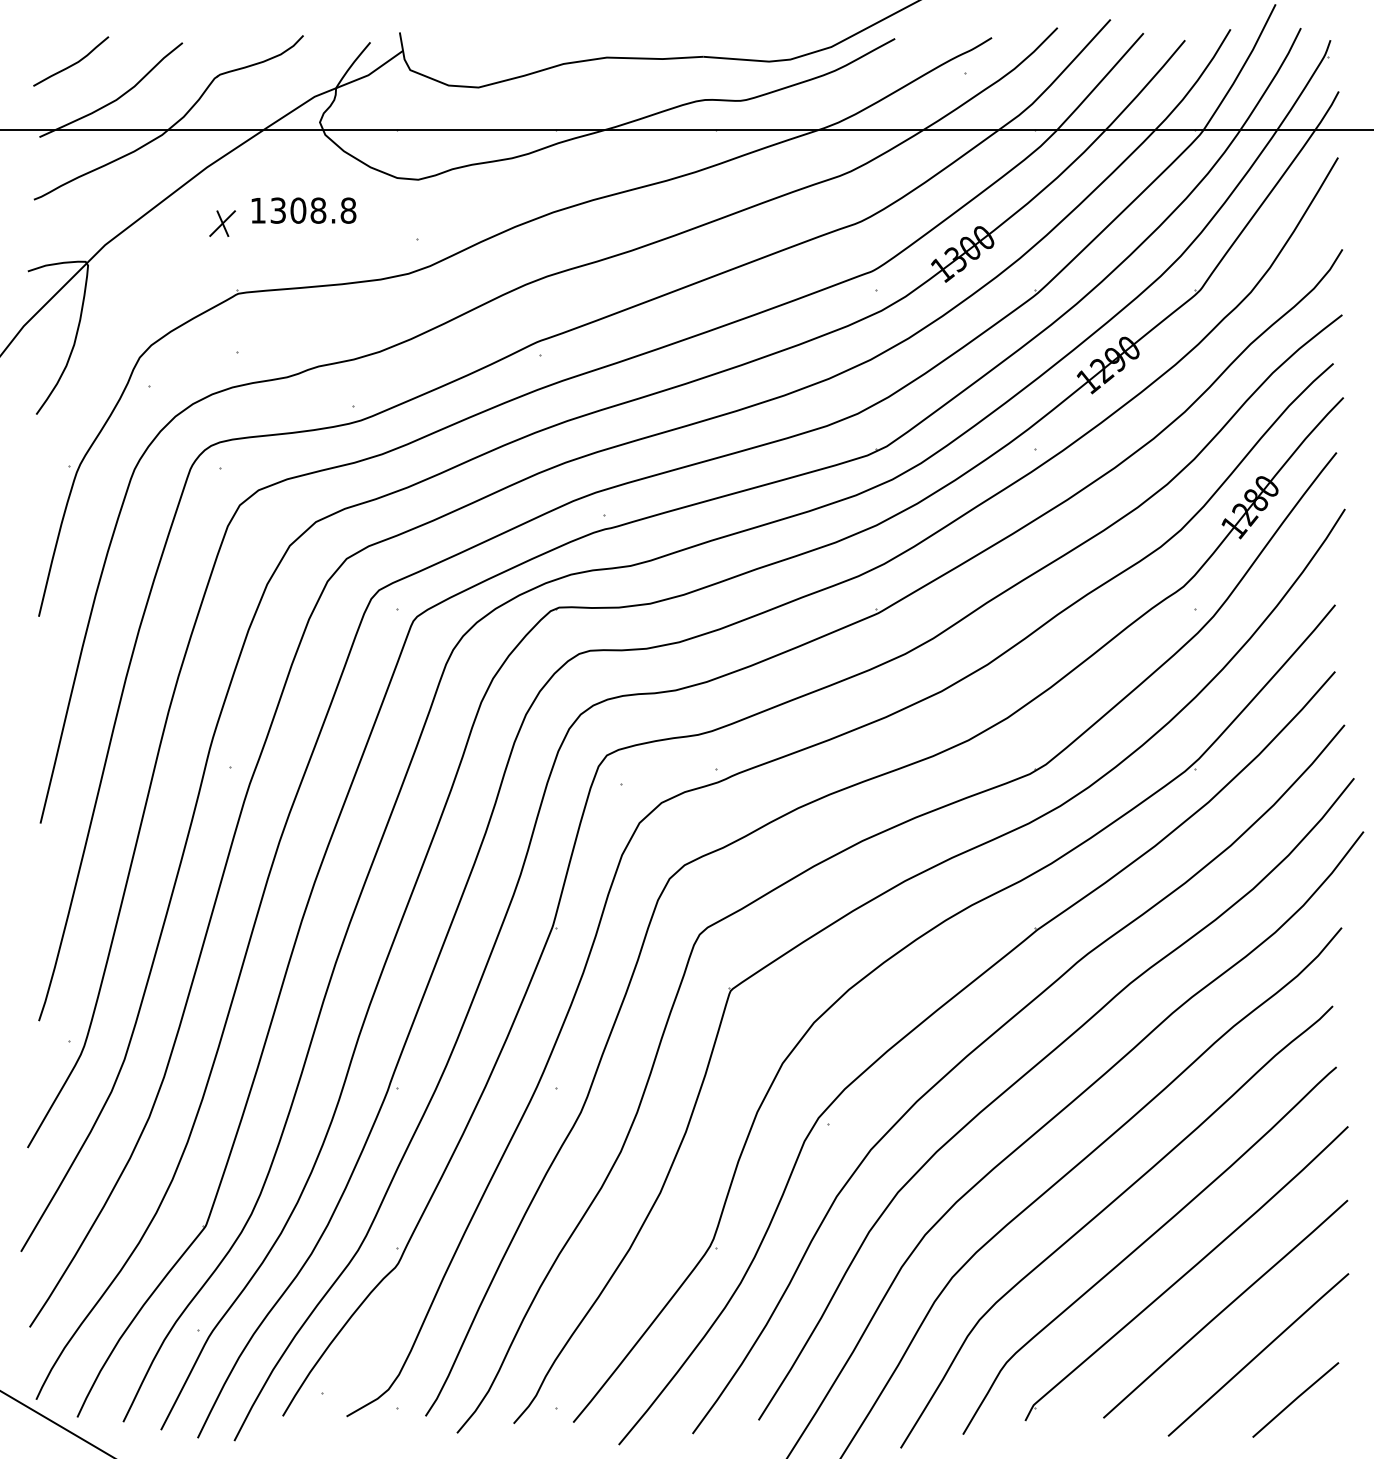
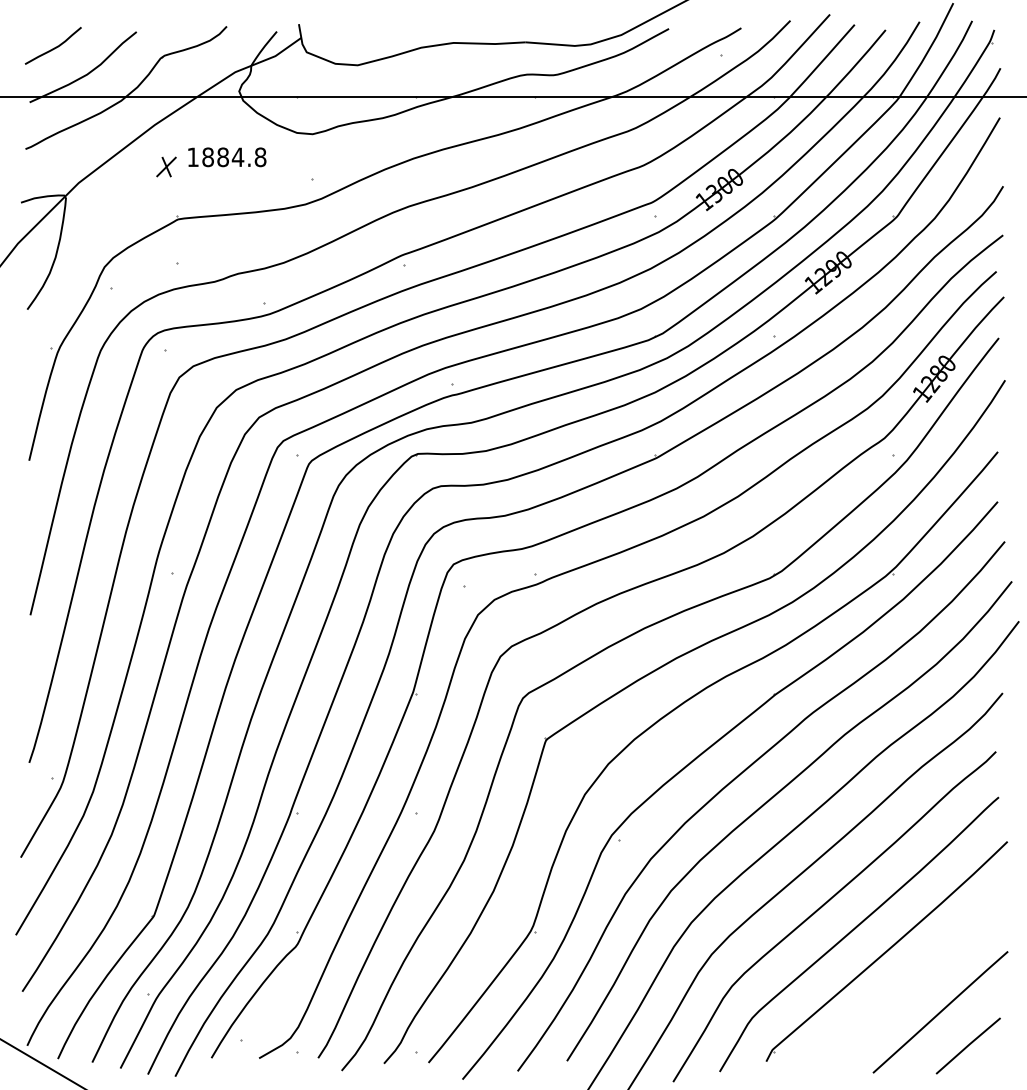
text: (298, 210) -> (223, 157), 1308.8 -> 1884.8
line: (1224, 1308) -> (915, 977), removed

